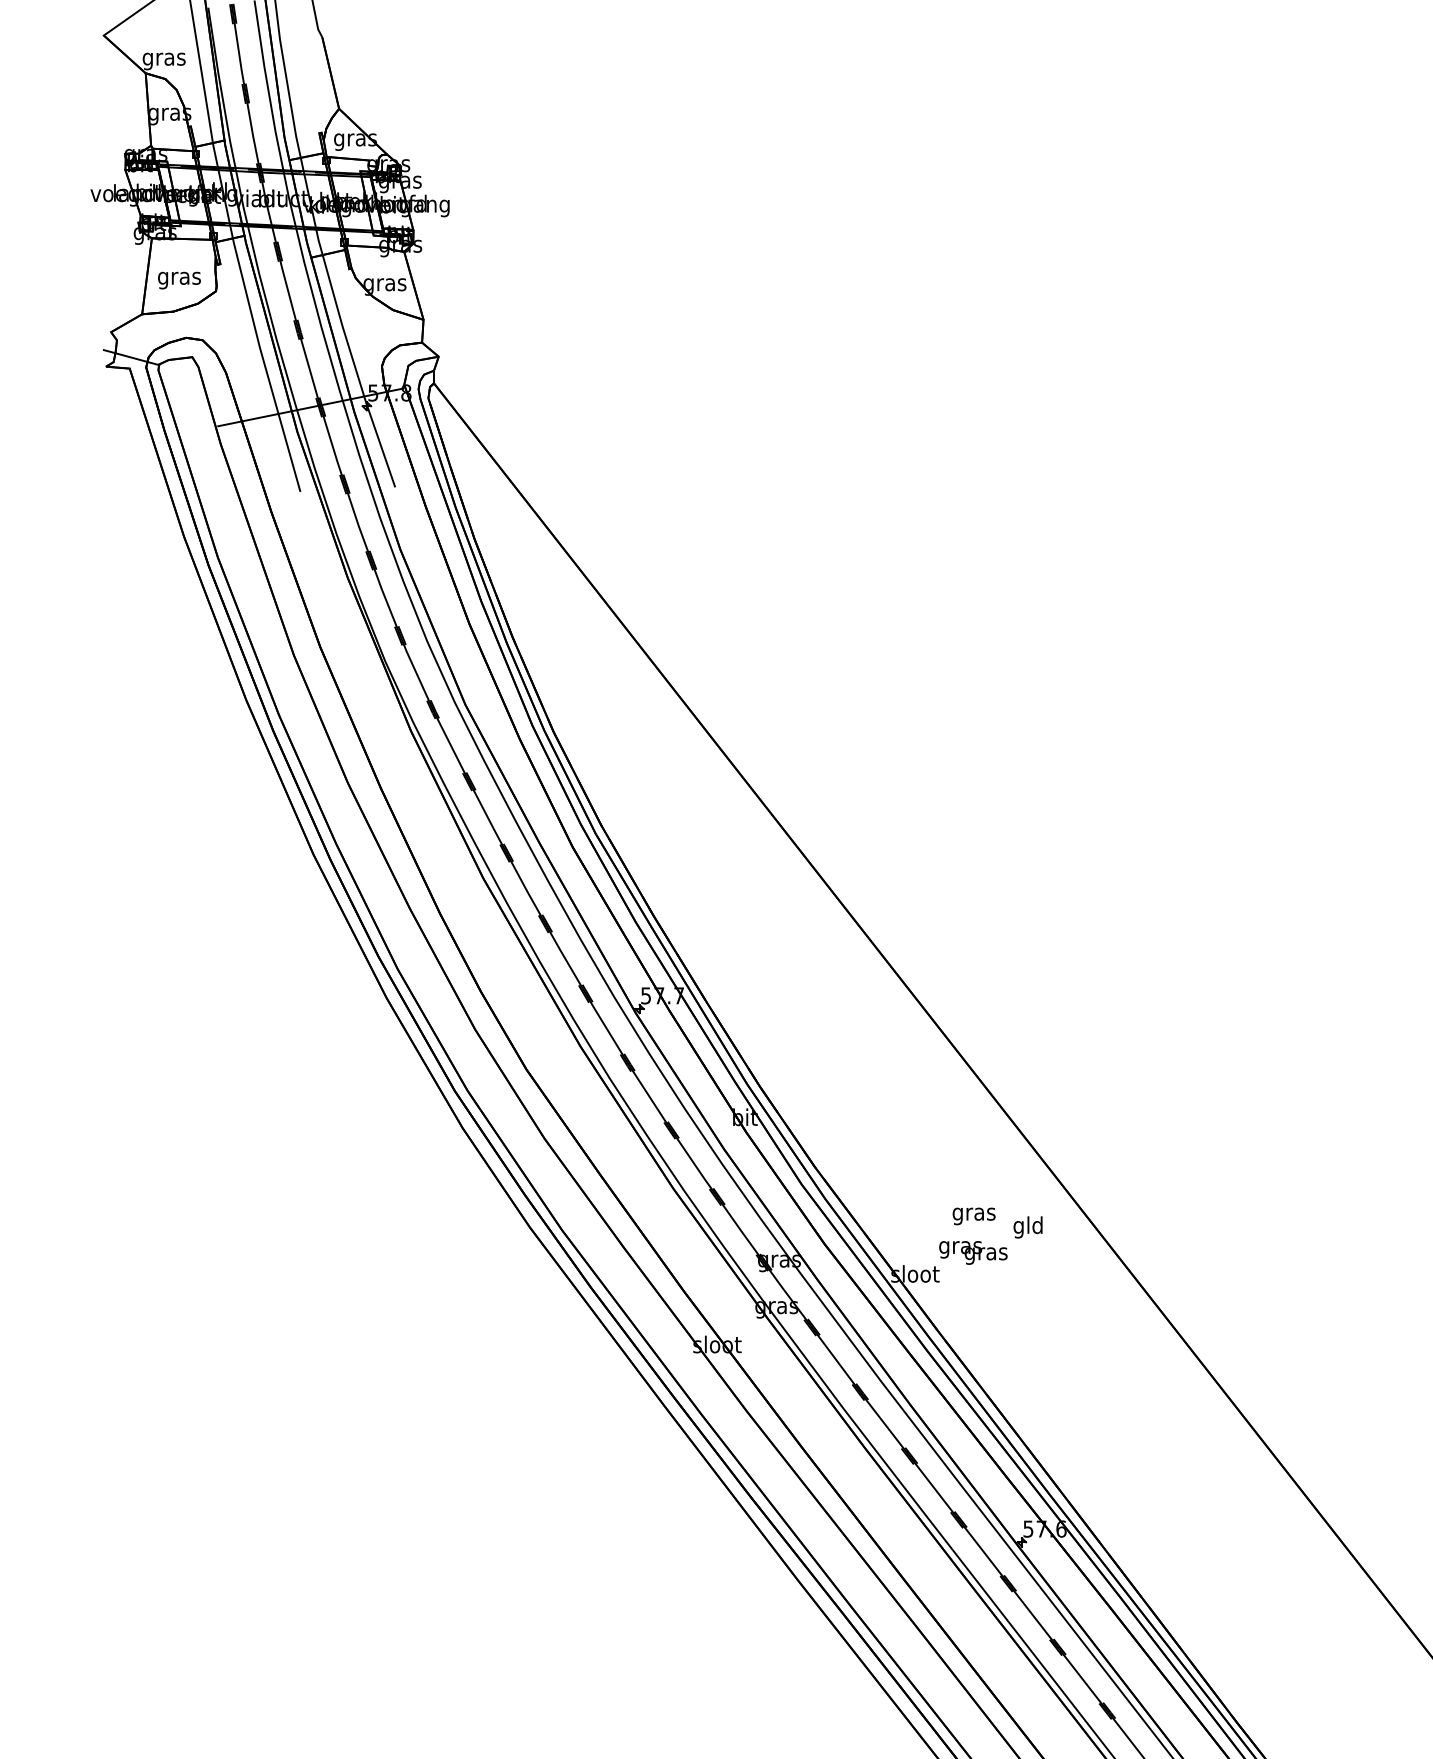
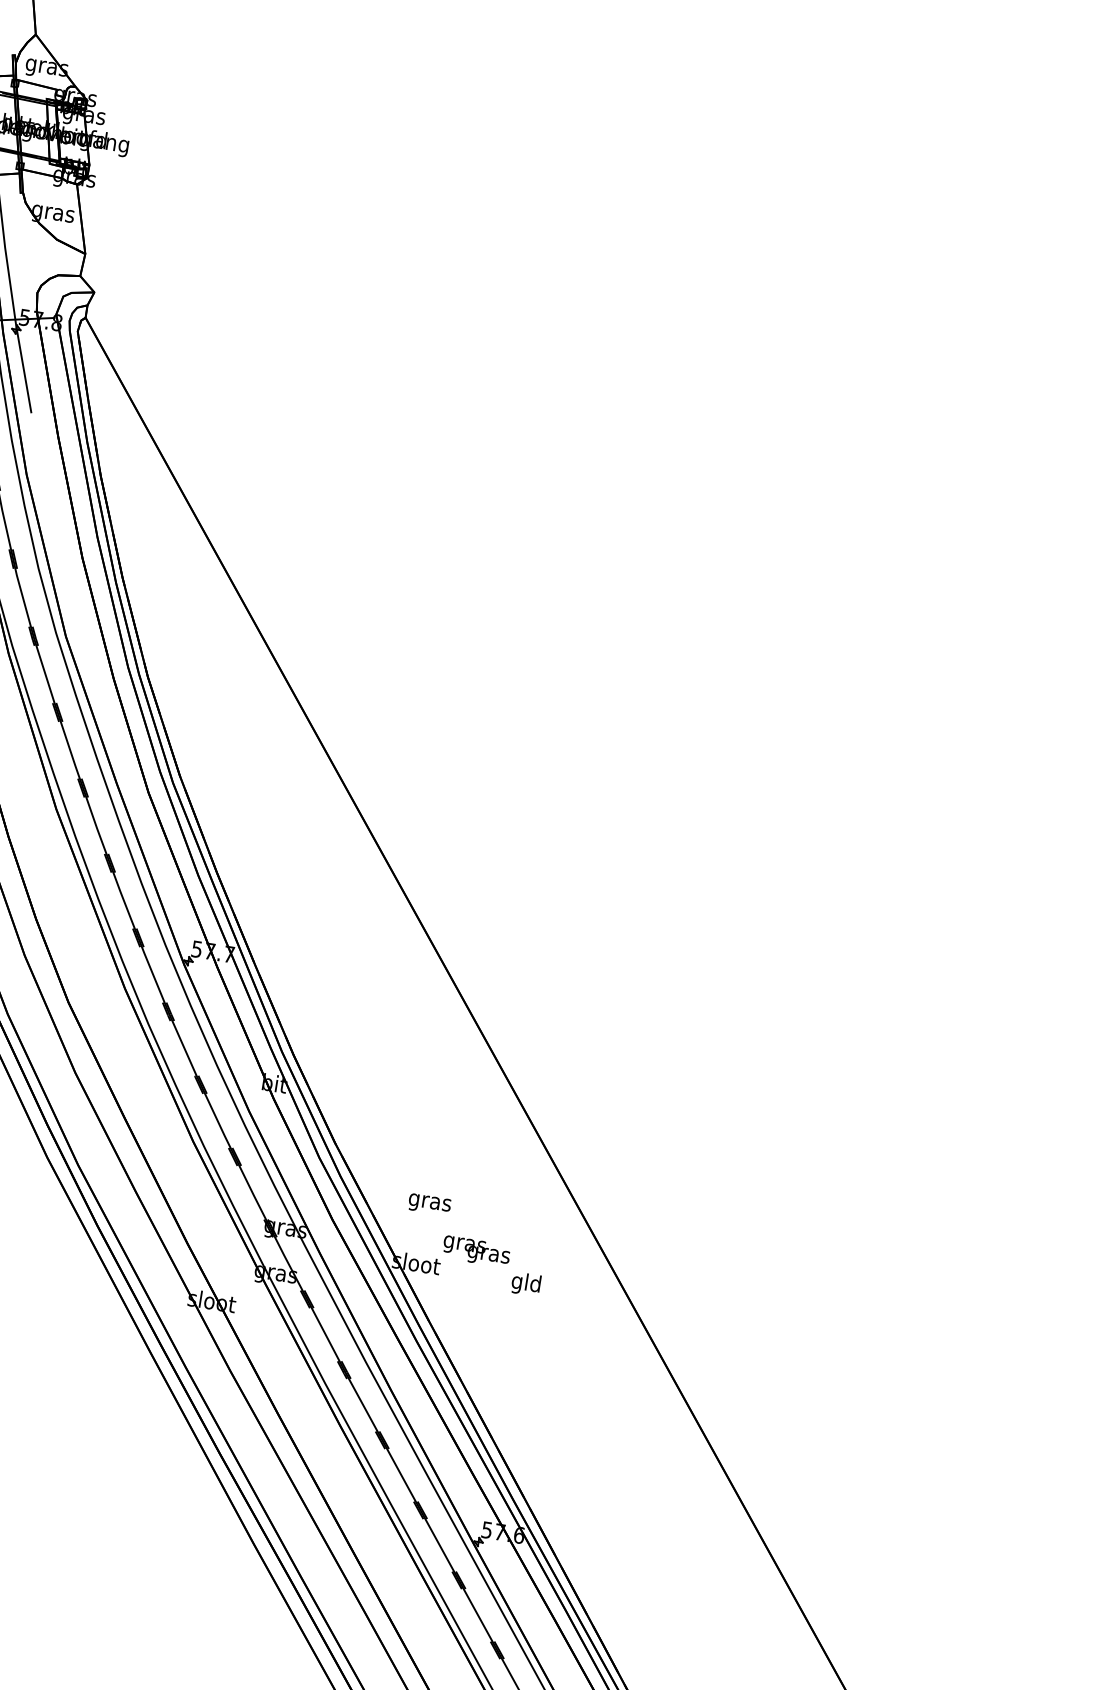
text: (973, 1216) -> (429, 1204), moved
text: (1027, 1227) -> (525, 1284), moved

